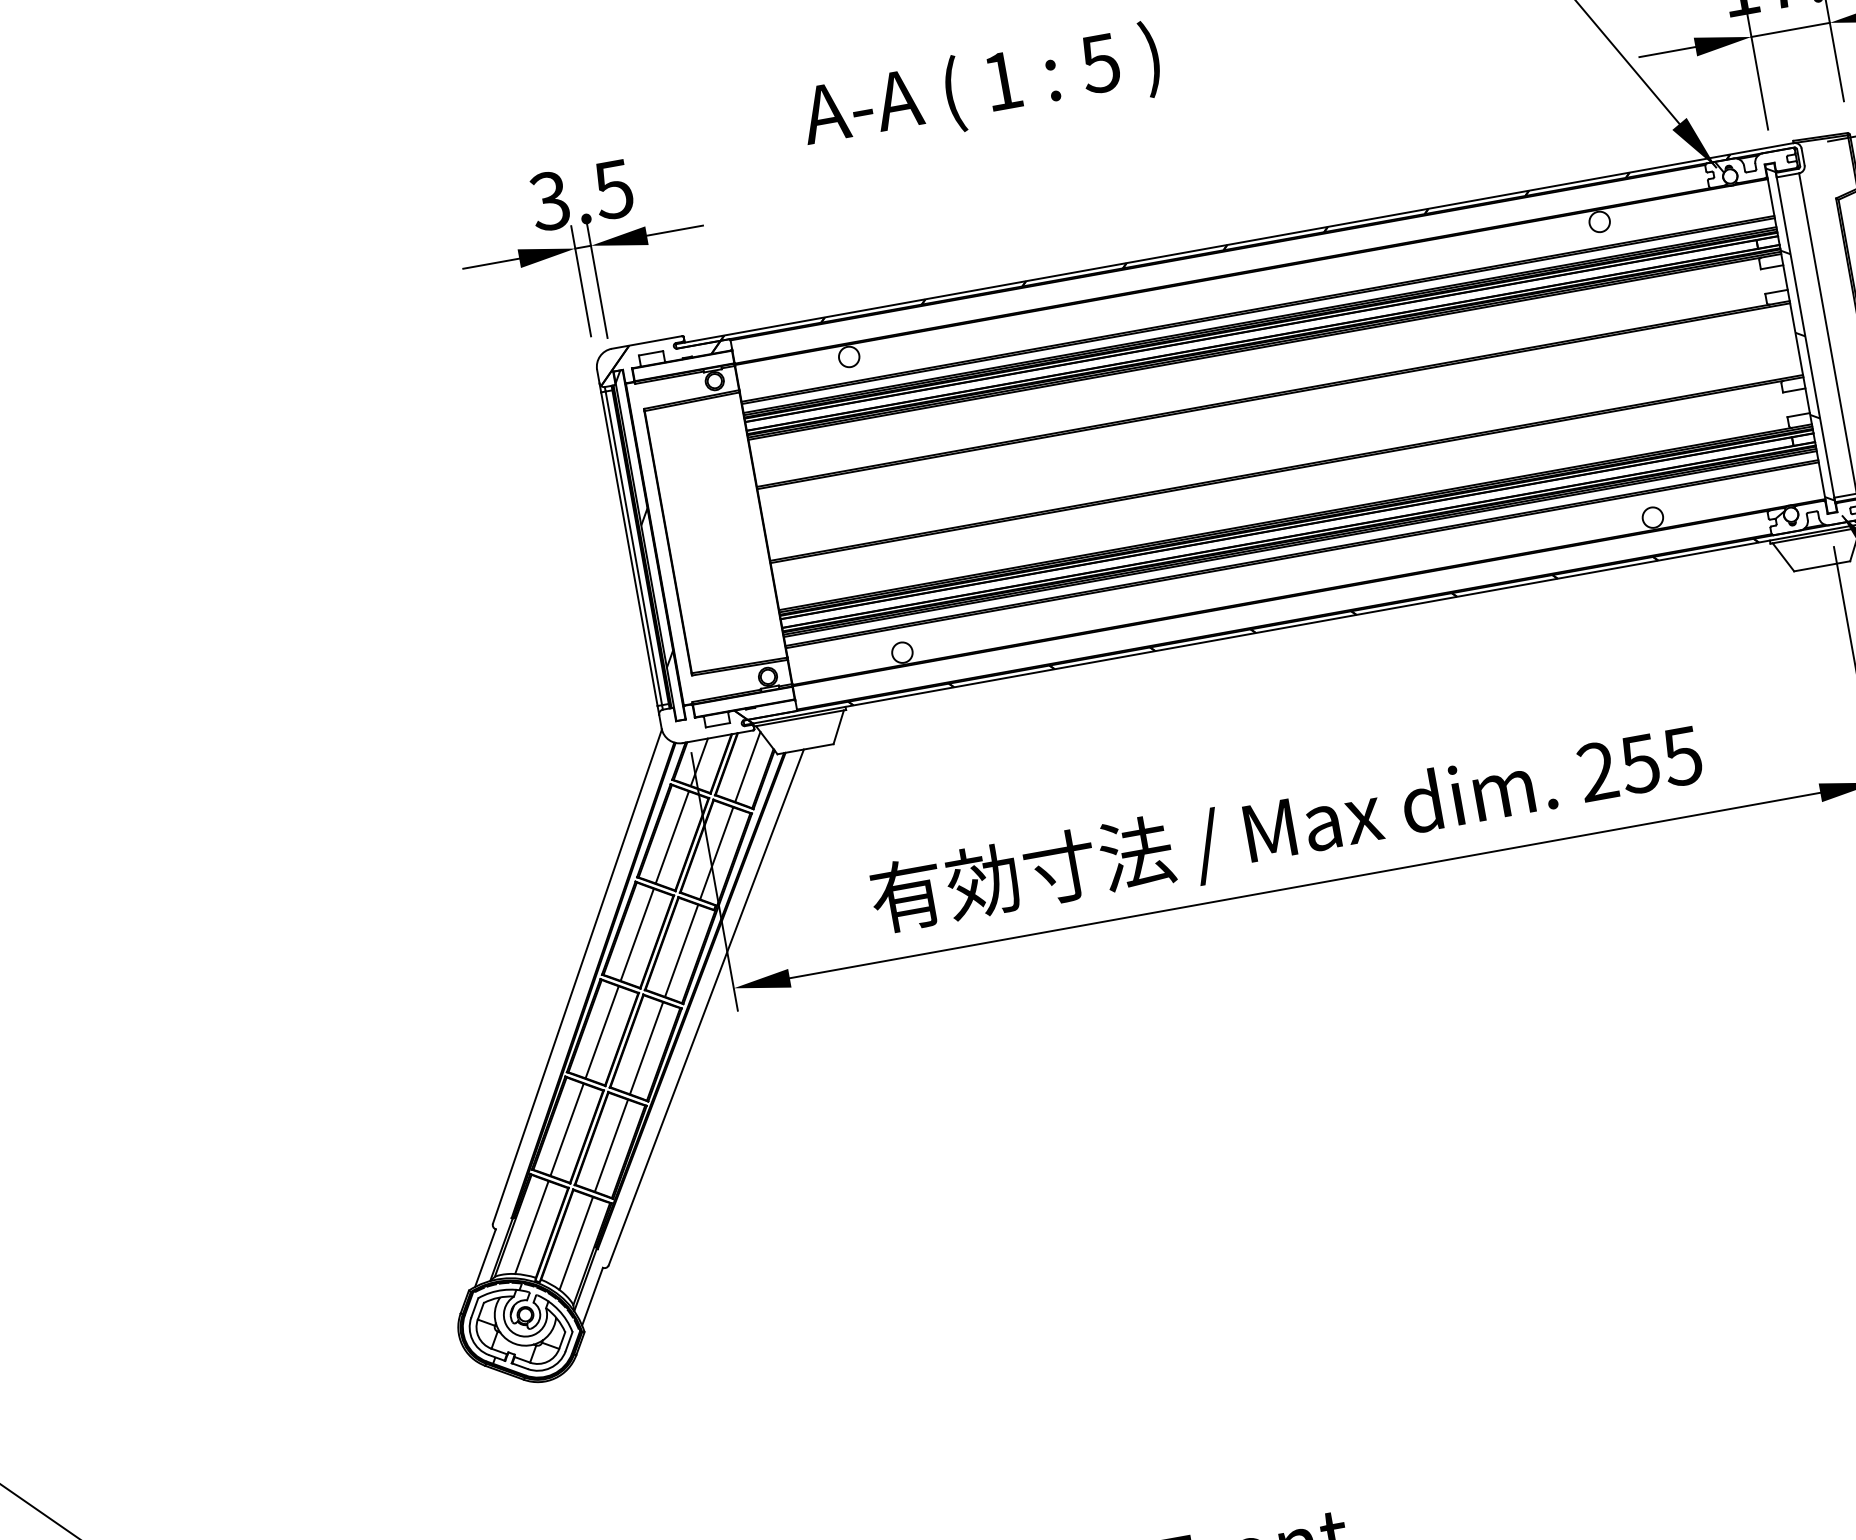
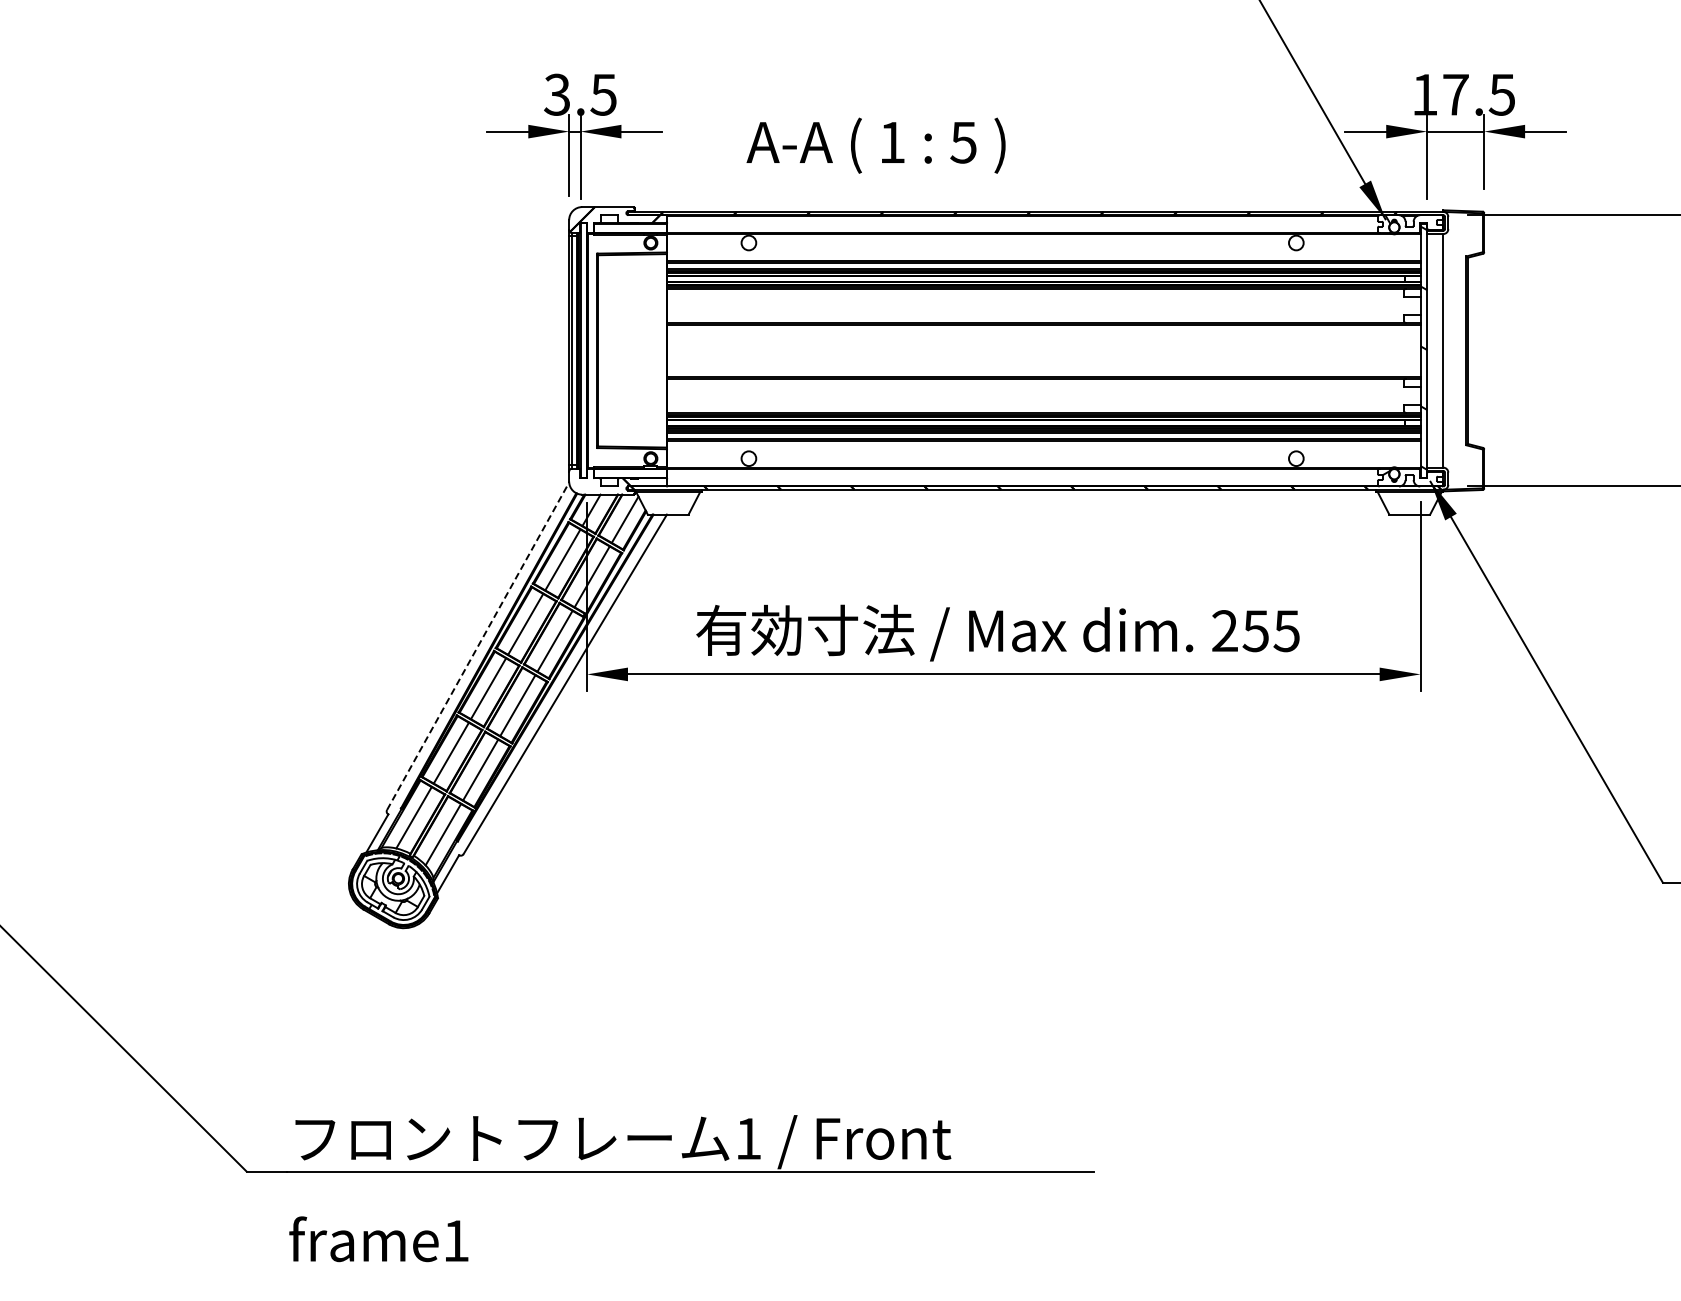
text: (980, 89) -> (875, 145), moved
hatch: (644, 519) -> (583, 331), removed
line: (577, 975) -> (478, 645), solid -> dashed

